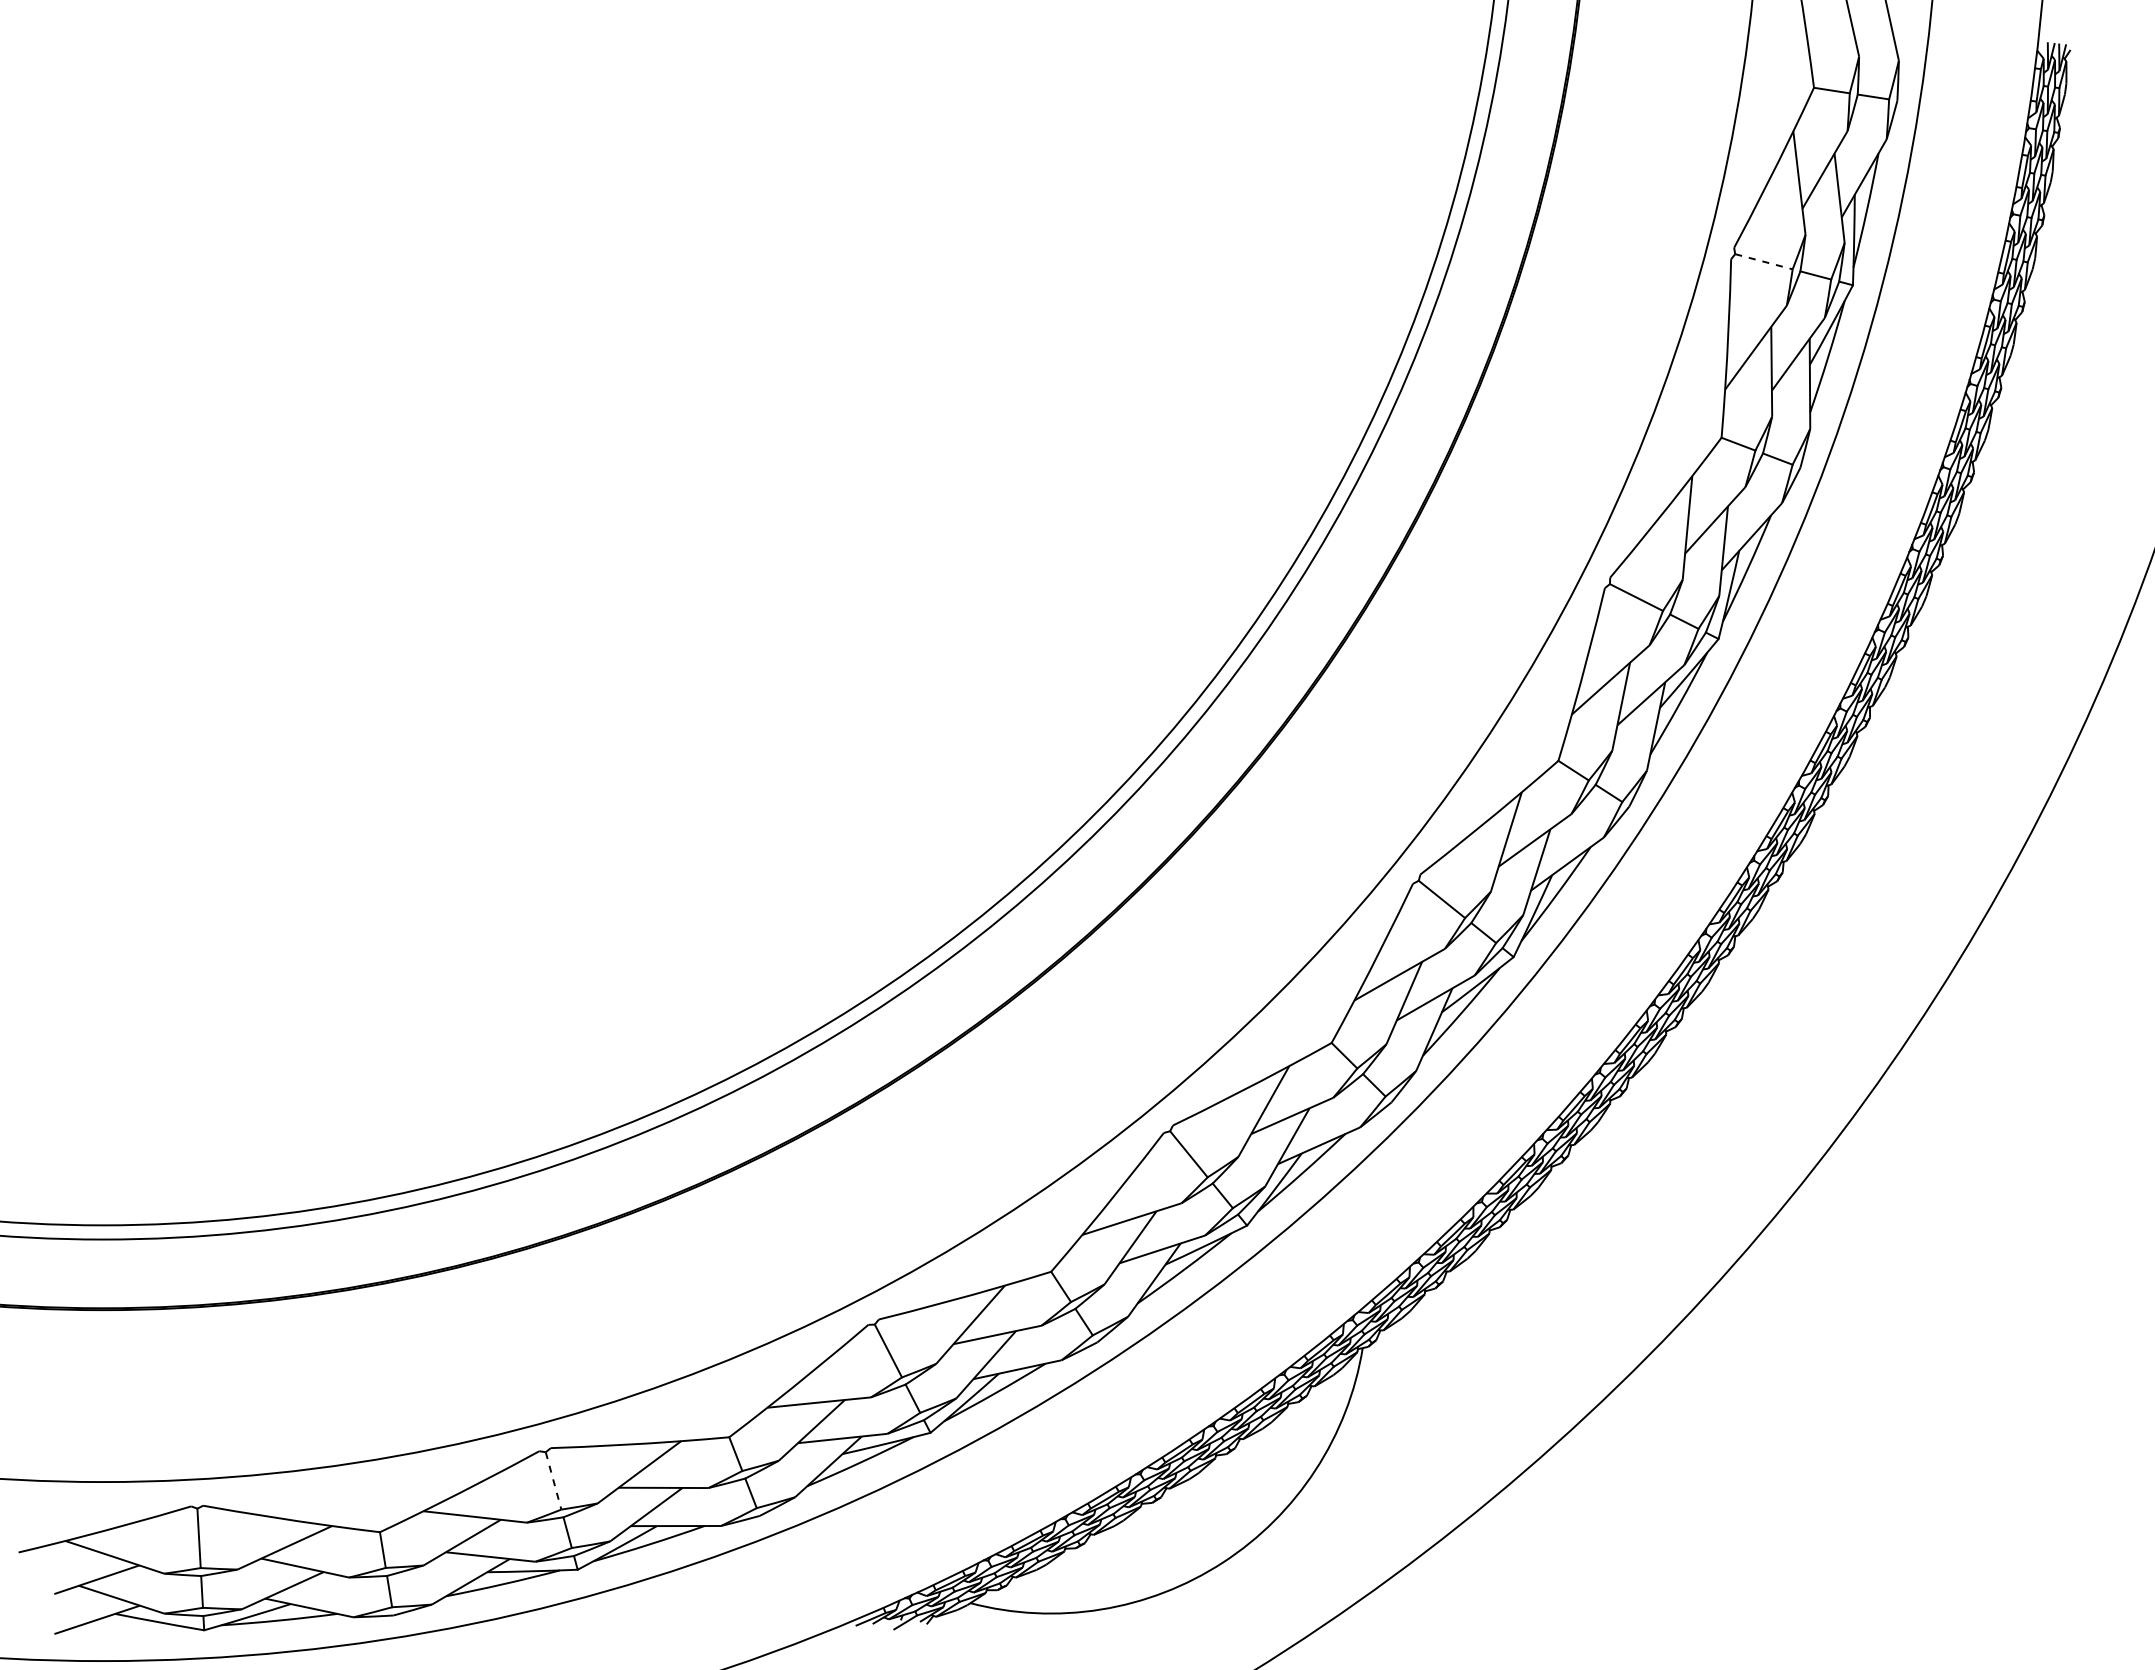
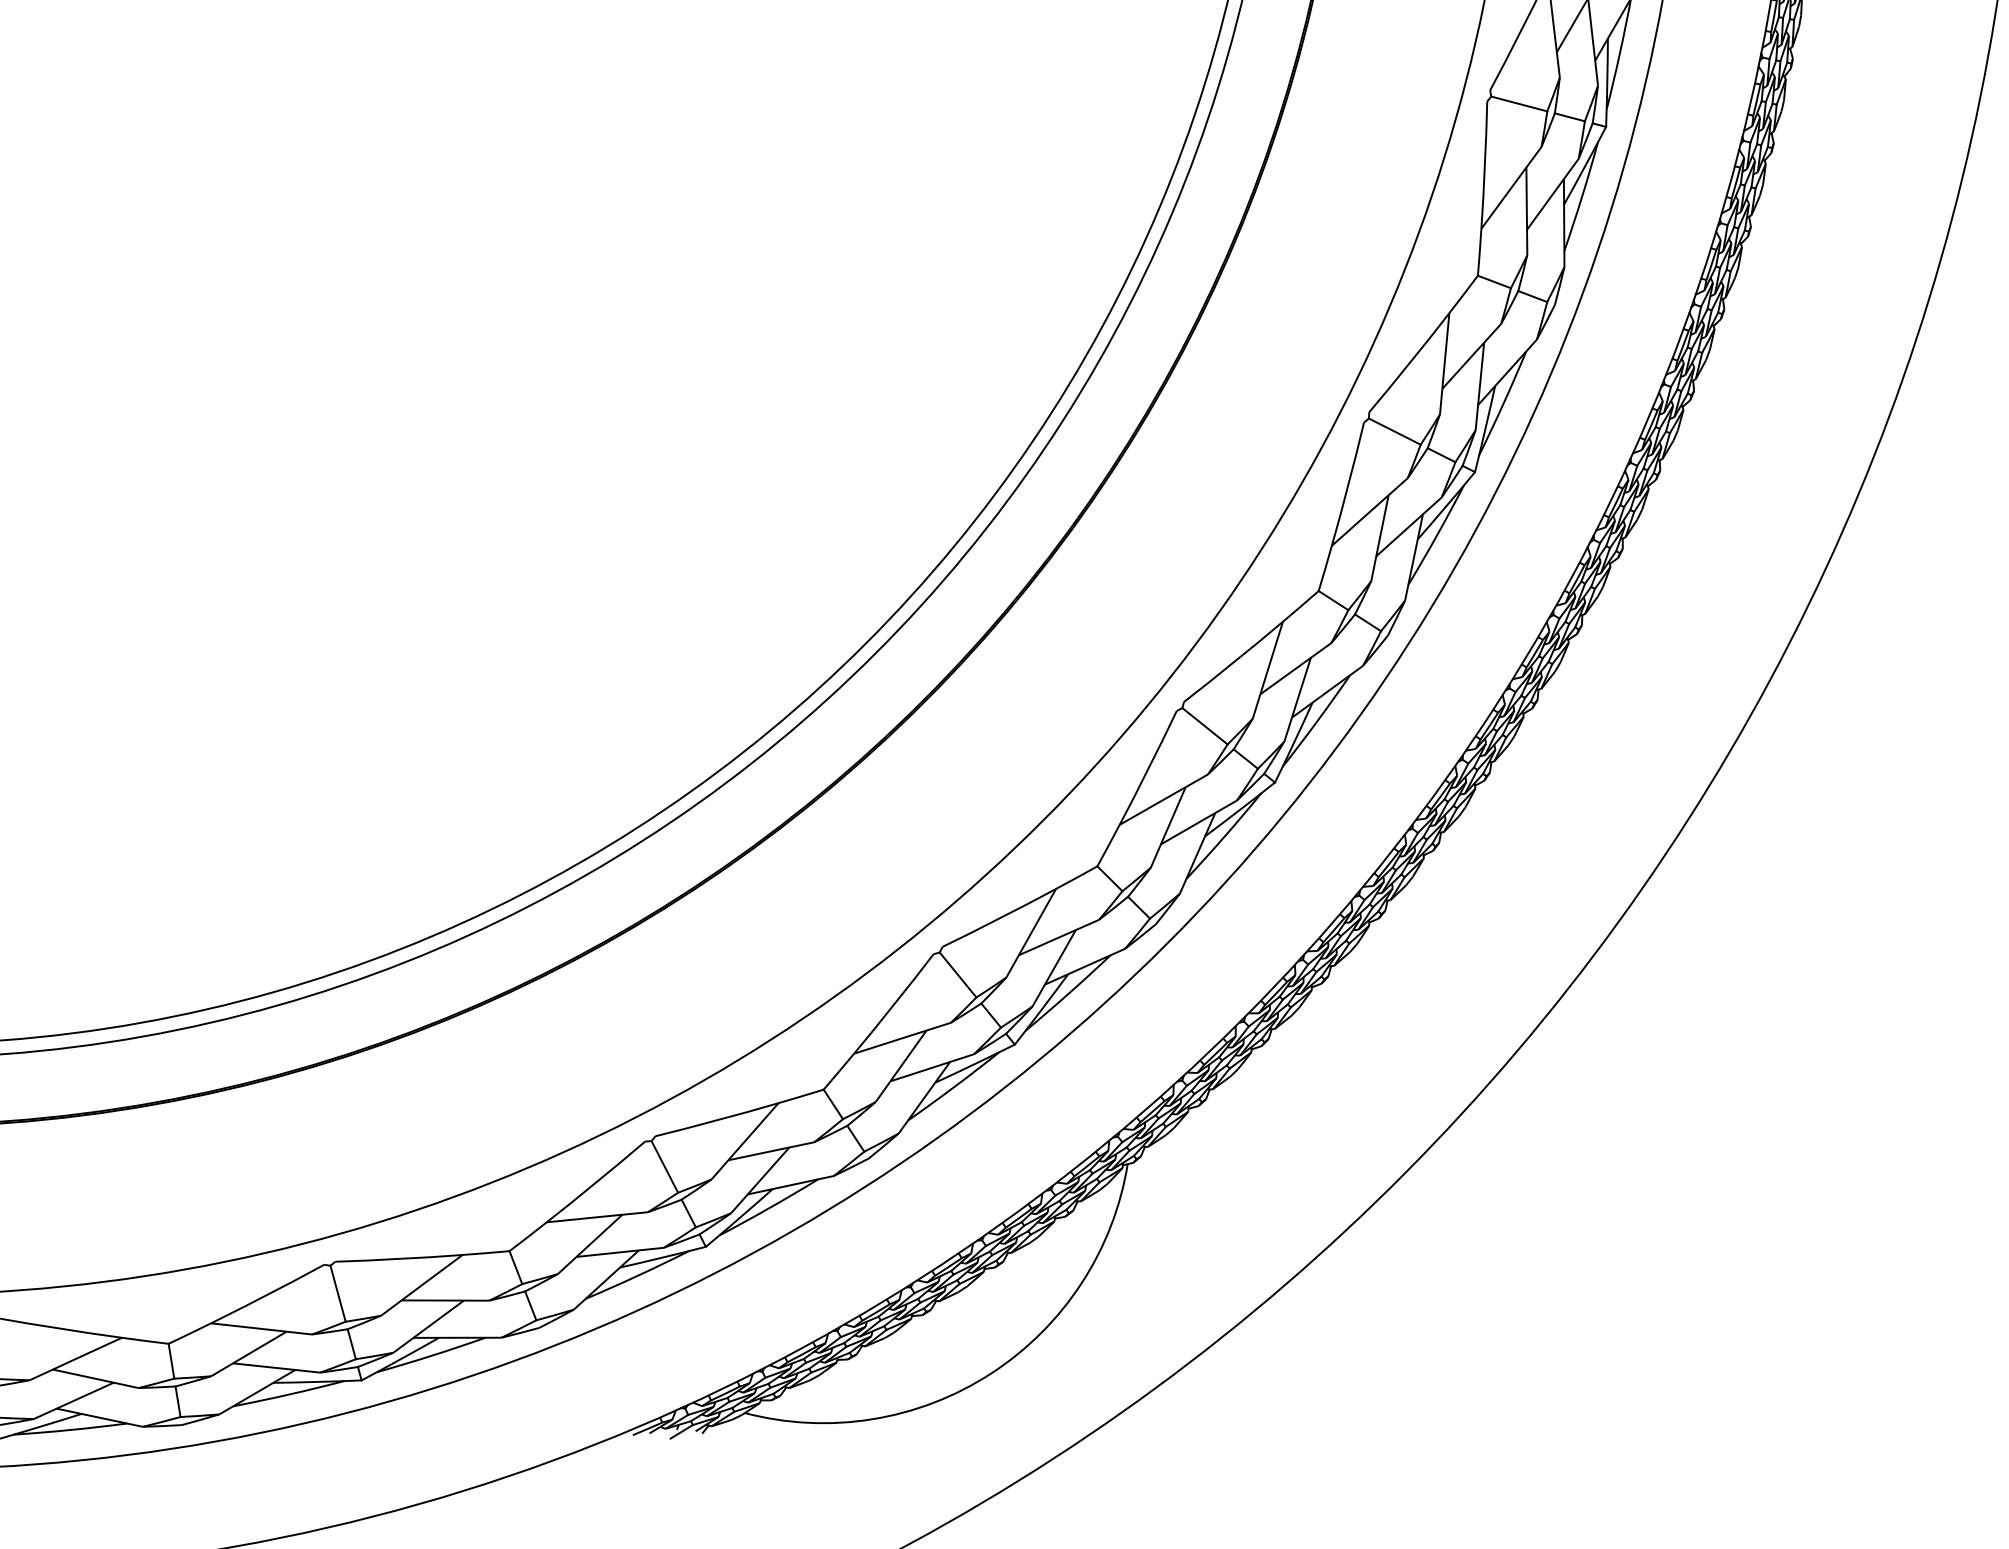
line: (1763, 261) -> (1518, 103), dashed -> solid
line: (553, 1480) -> (337, 1293), dashed -> solid

